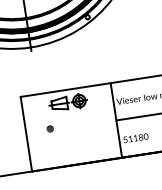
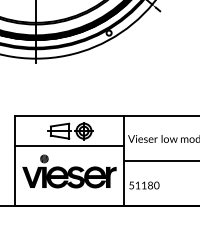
line: (69, 114) -> (69, 145), added
fill: (73, 141) -> (69, 177), added

